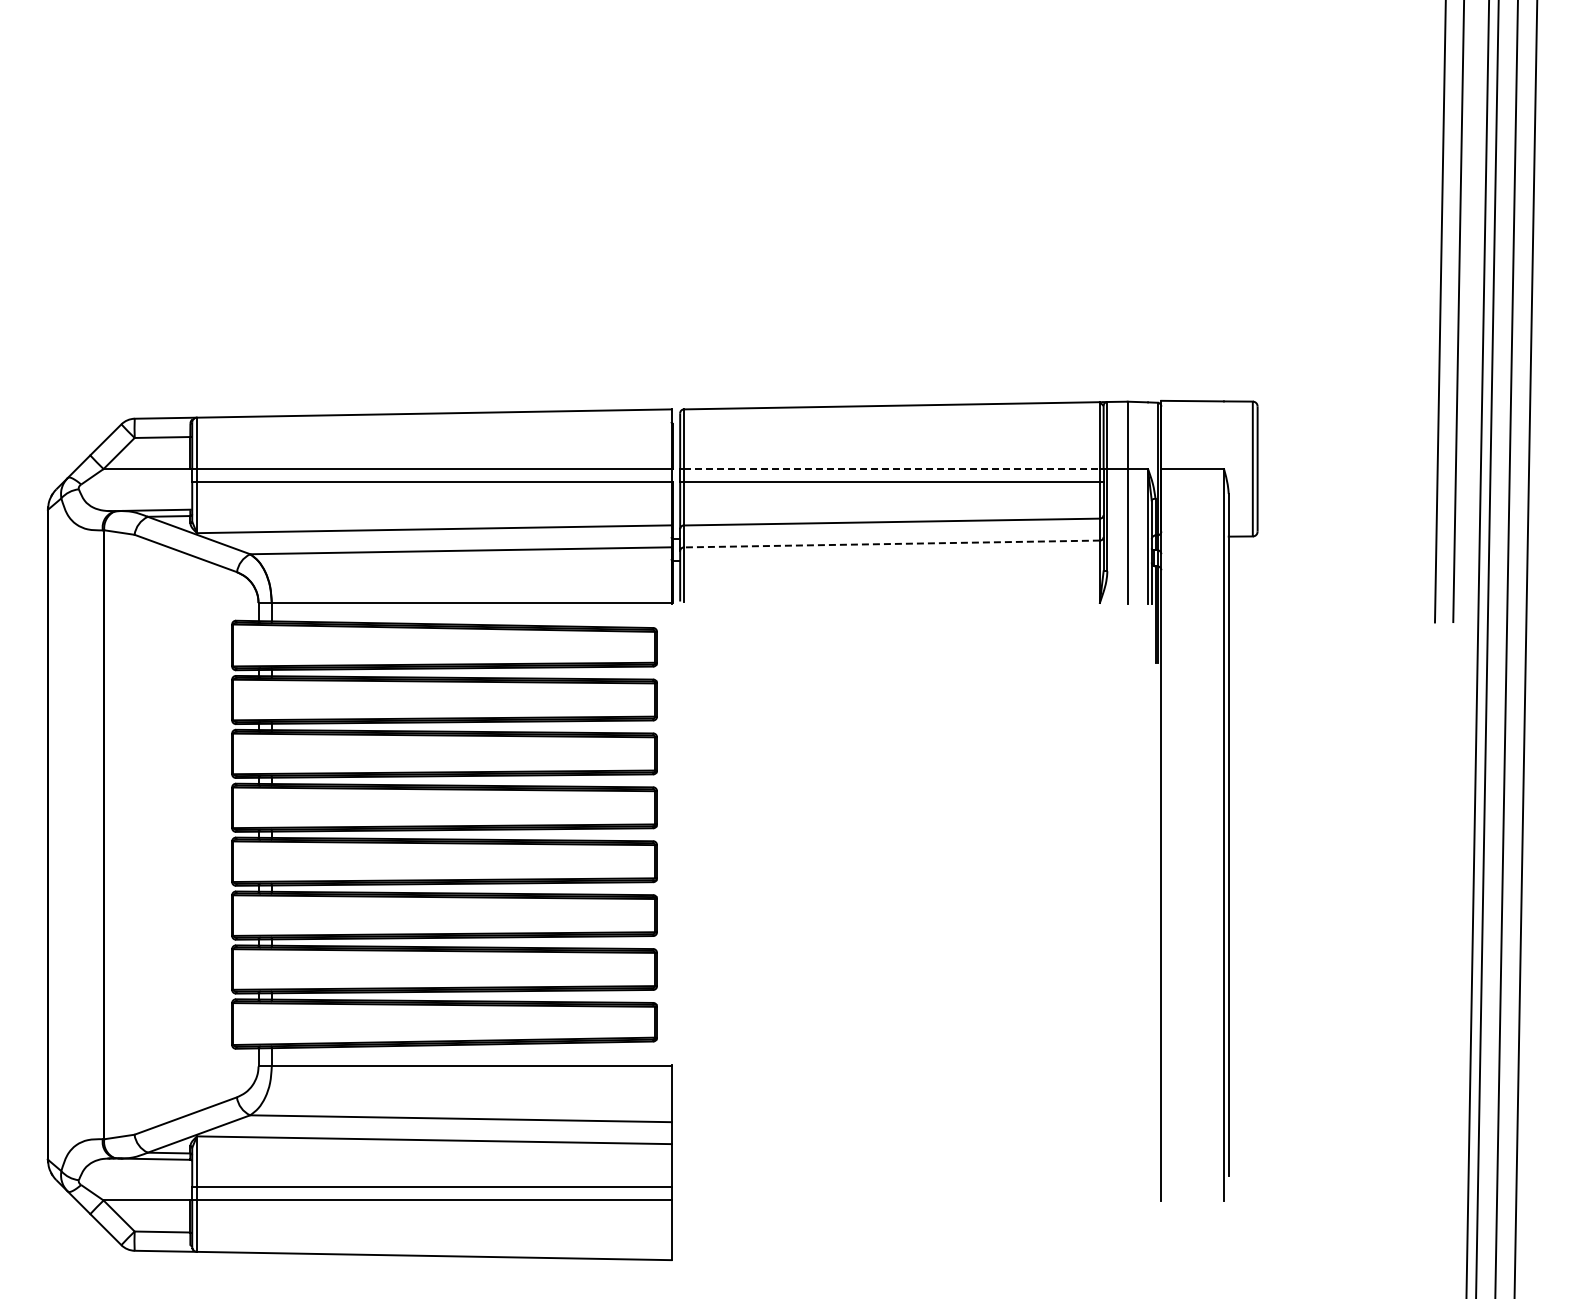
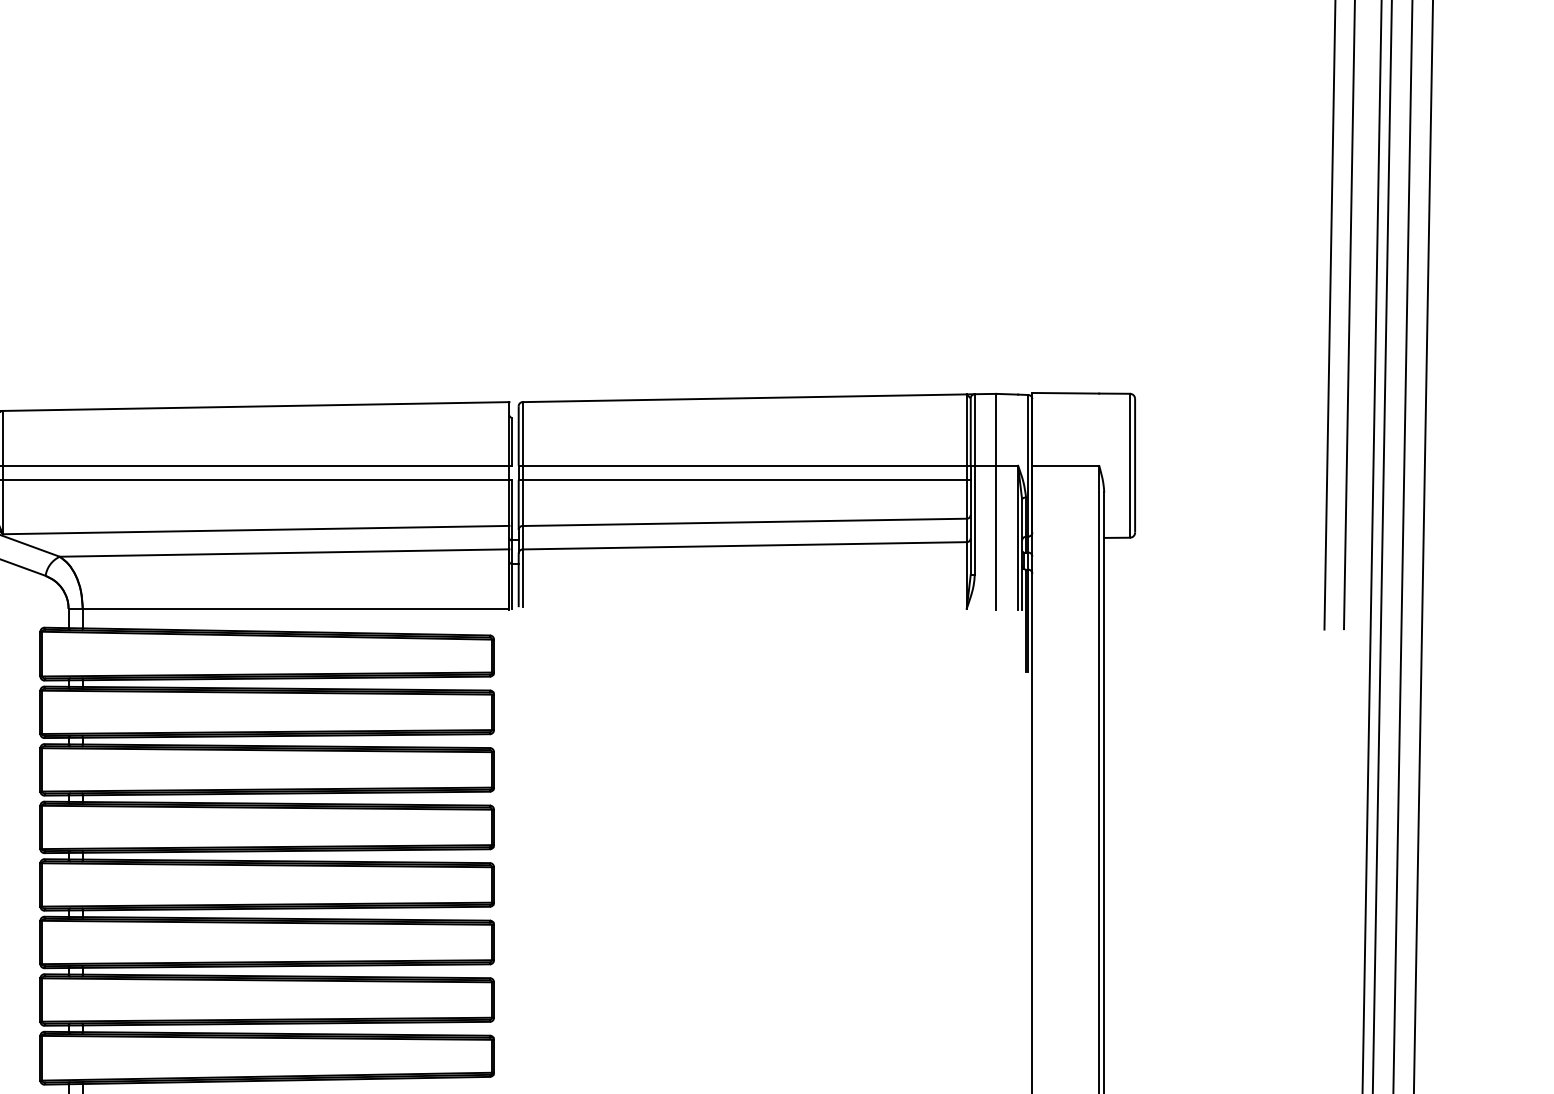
line: (891, 469) -> (744, 466), dashed -> solid
line: (891, 544) -> (744, 546), dashed -> solid

